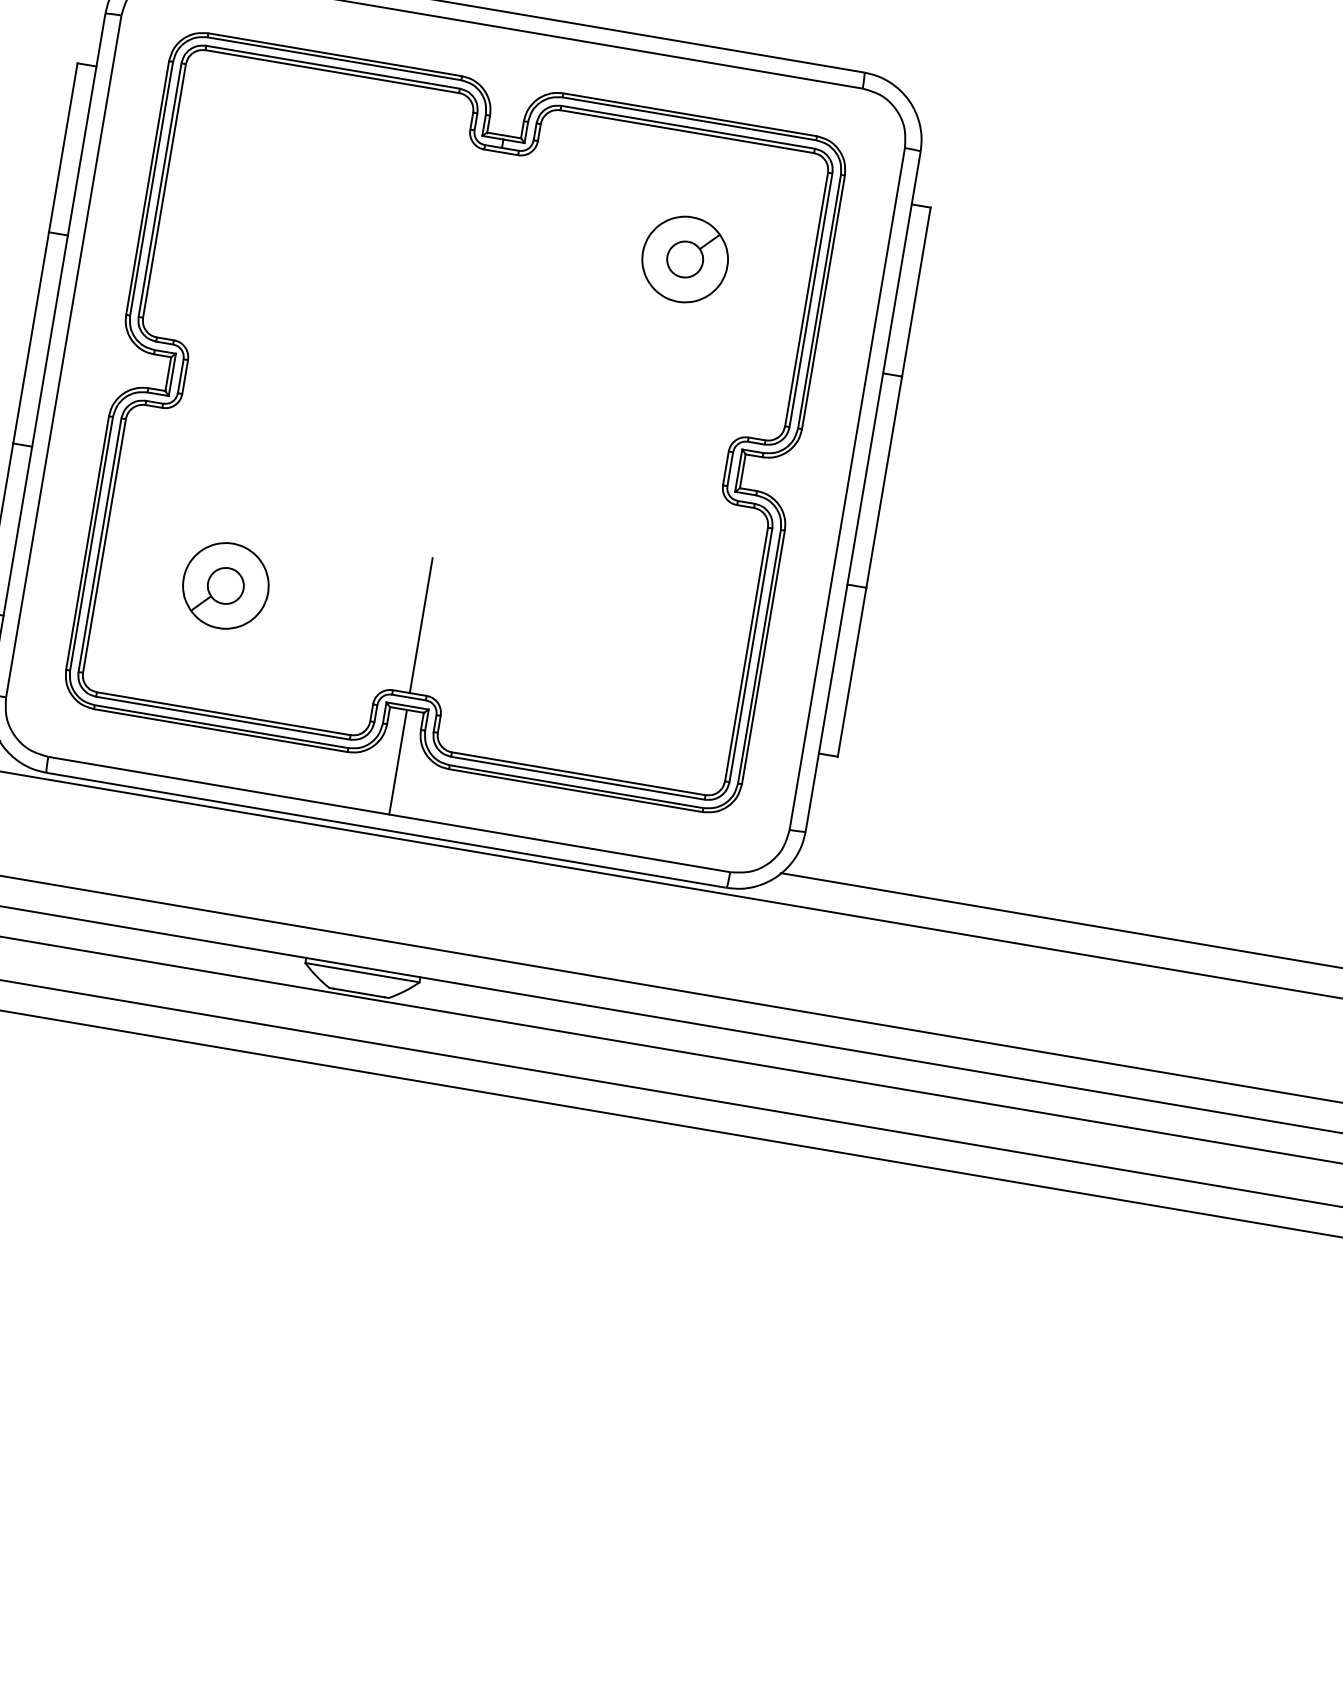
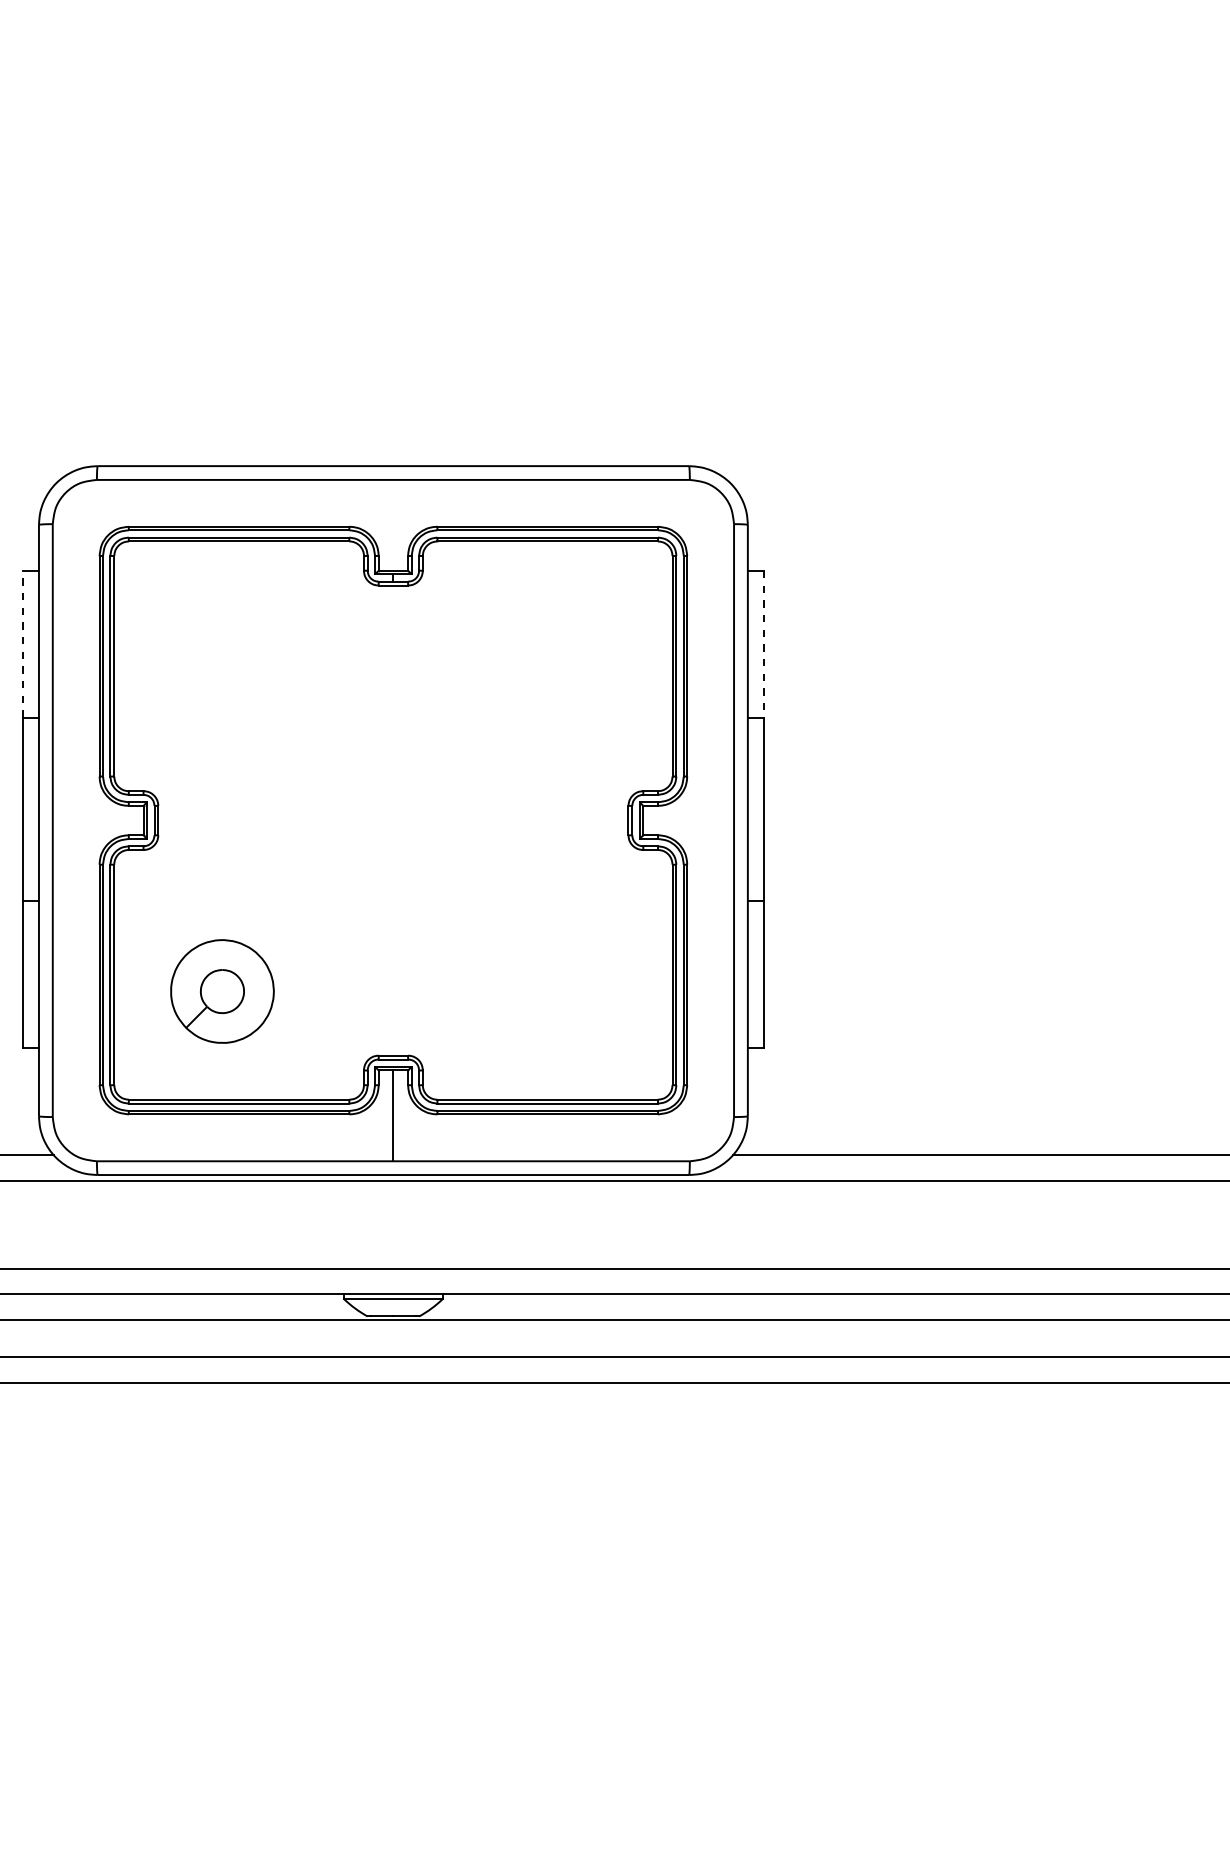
line: (63, 146) -> (22, 643), solid -> dashed
part: (684, 259) -> (563, 649), removed
line: (916, 292) -> (764, 644), solid -> dashed
part: (225, 584) -> (222, 990), size x1.4
line: (421, 625) -> (393, 996), removed

